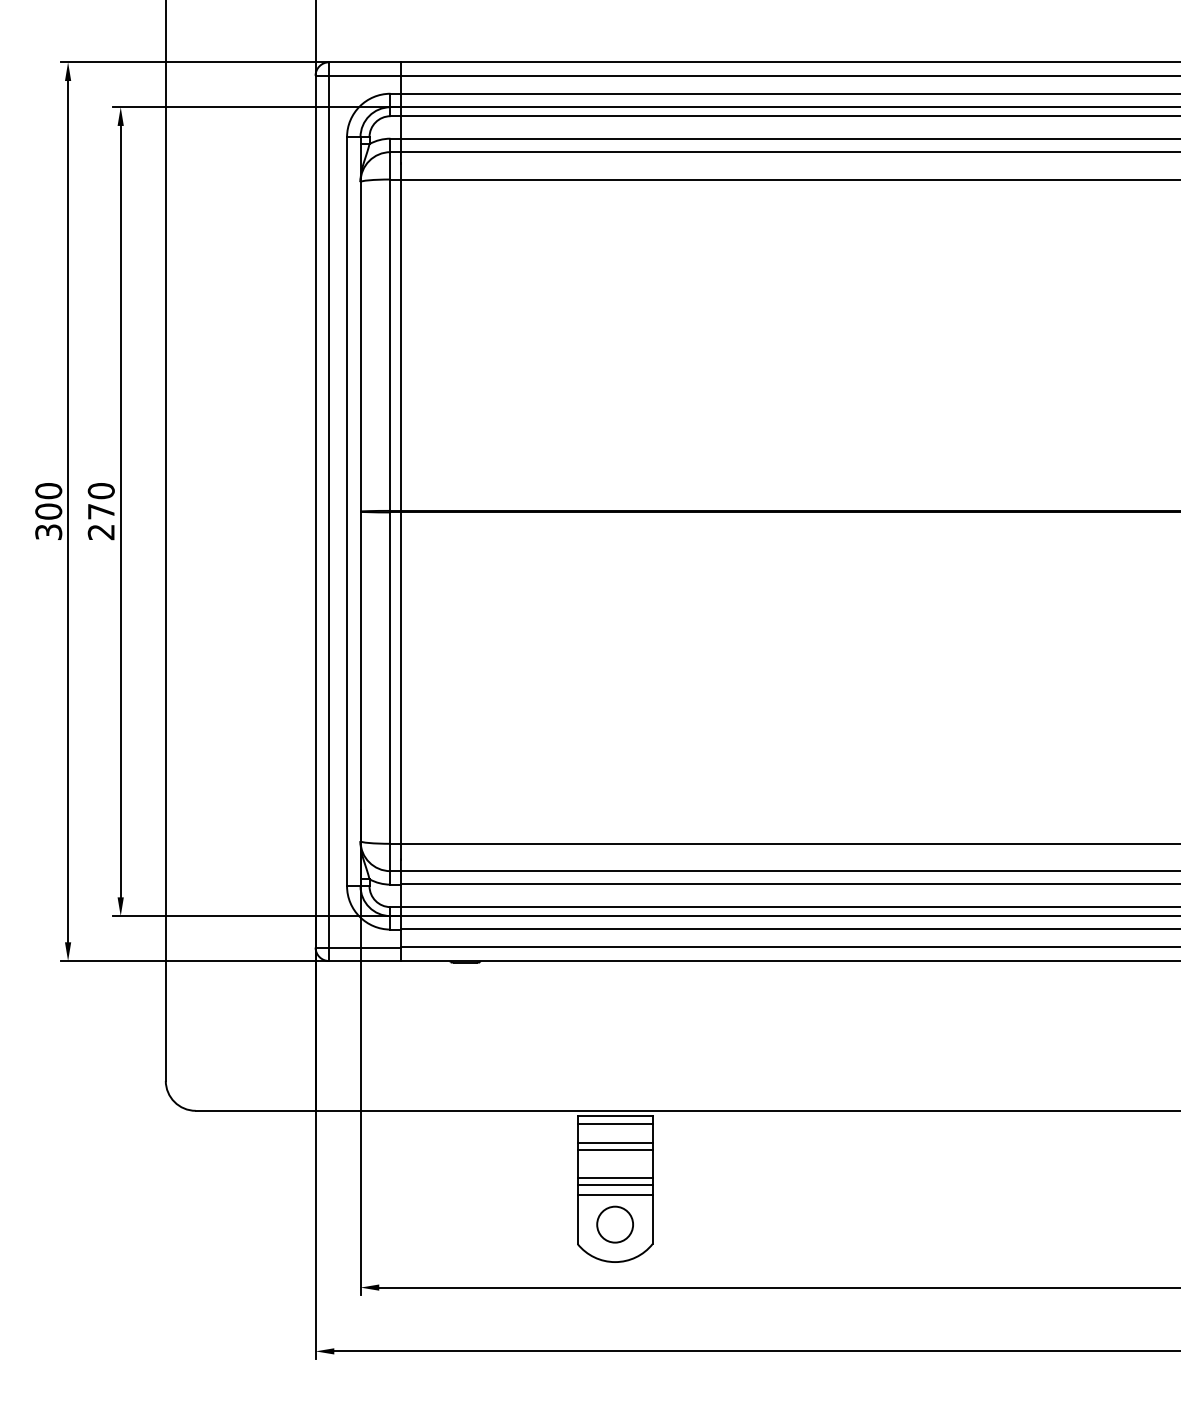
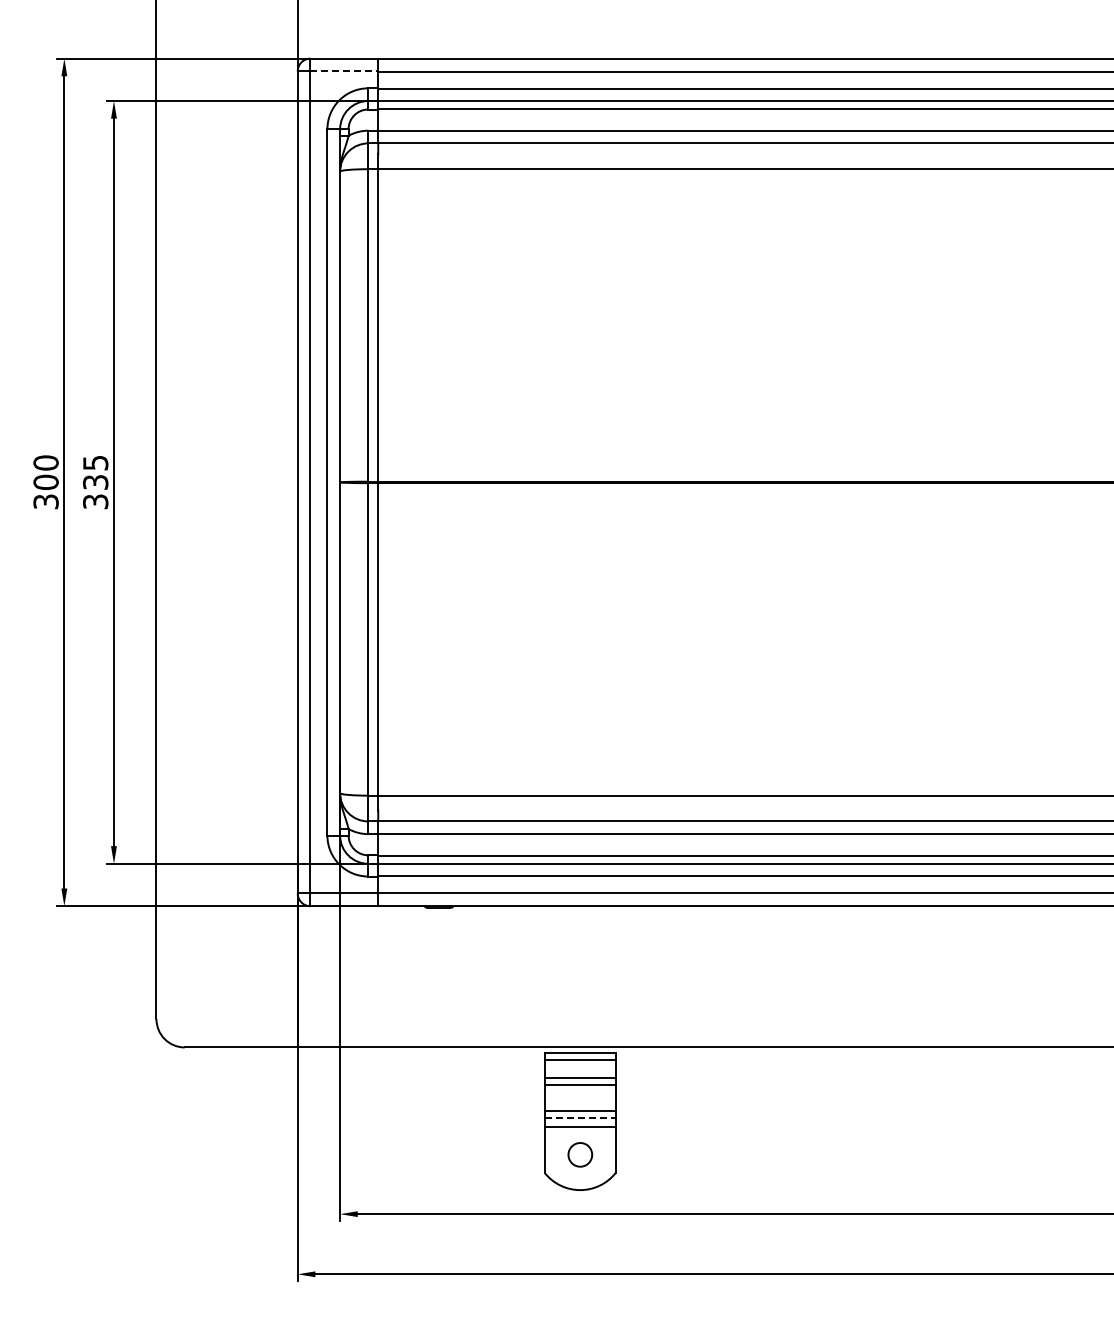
line: (365, 75) -> (344, 71), solid -> dashed
text: (101, 511) -> (95, 482), 270 -> 335
line: (615, 1185) -> (580, 1117), solid -> dashed
circle: (615, 1224) -> (580, 1154), size x0.7

